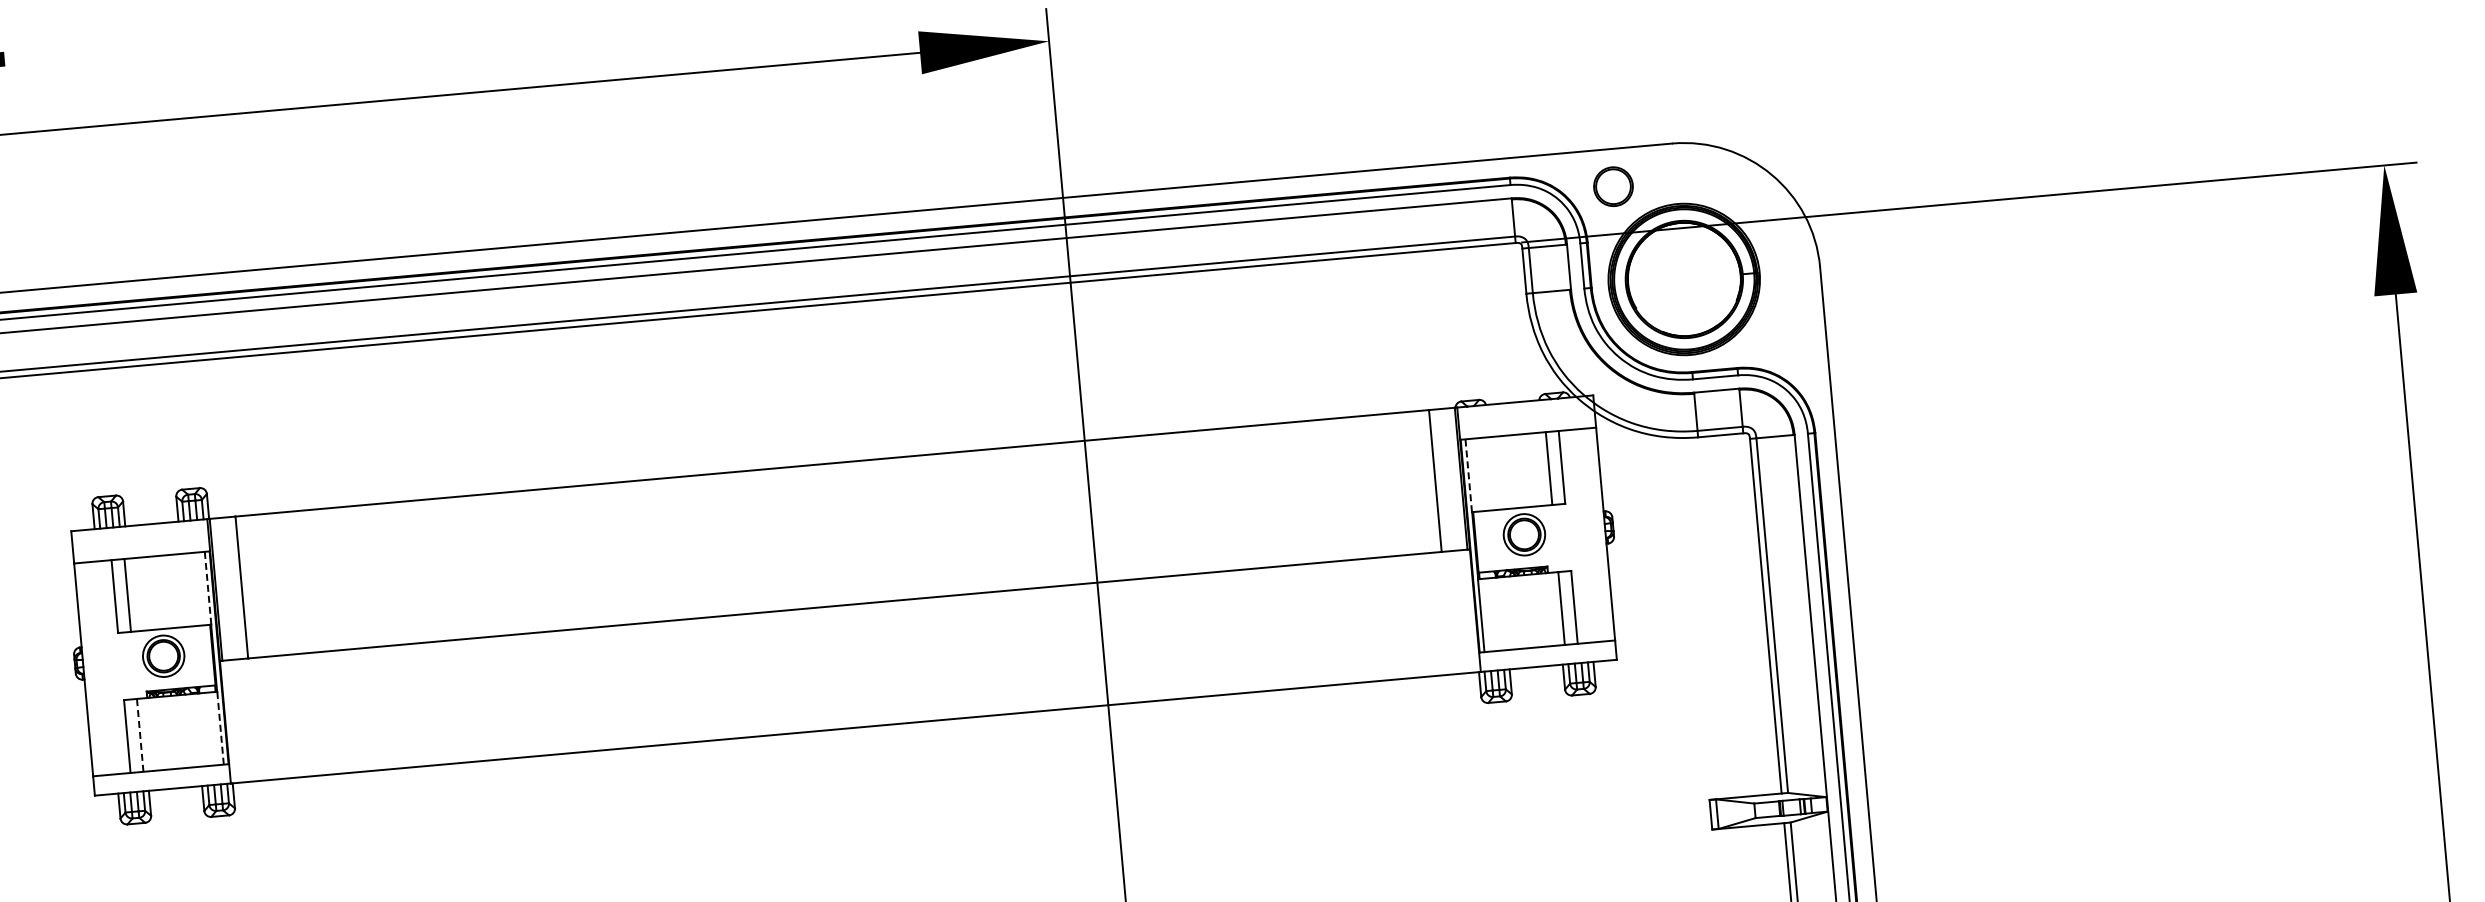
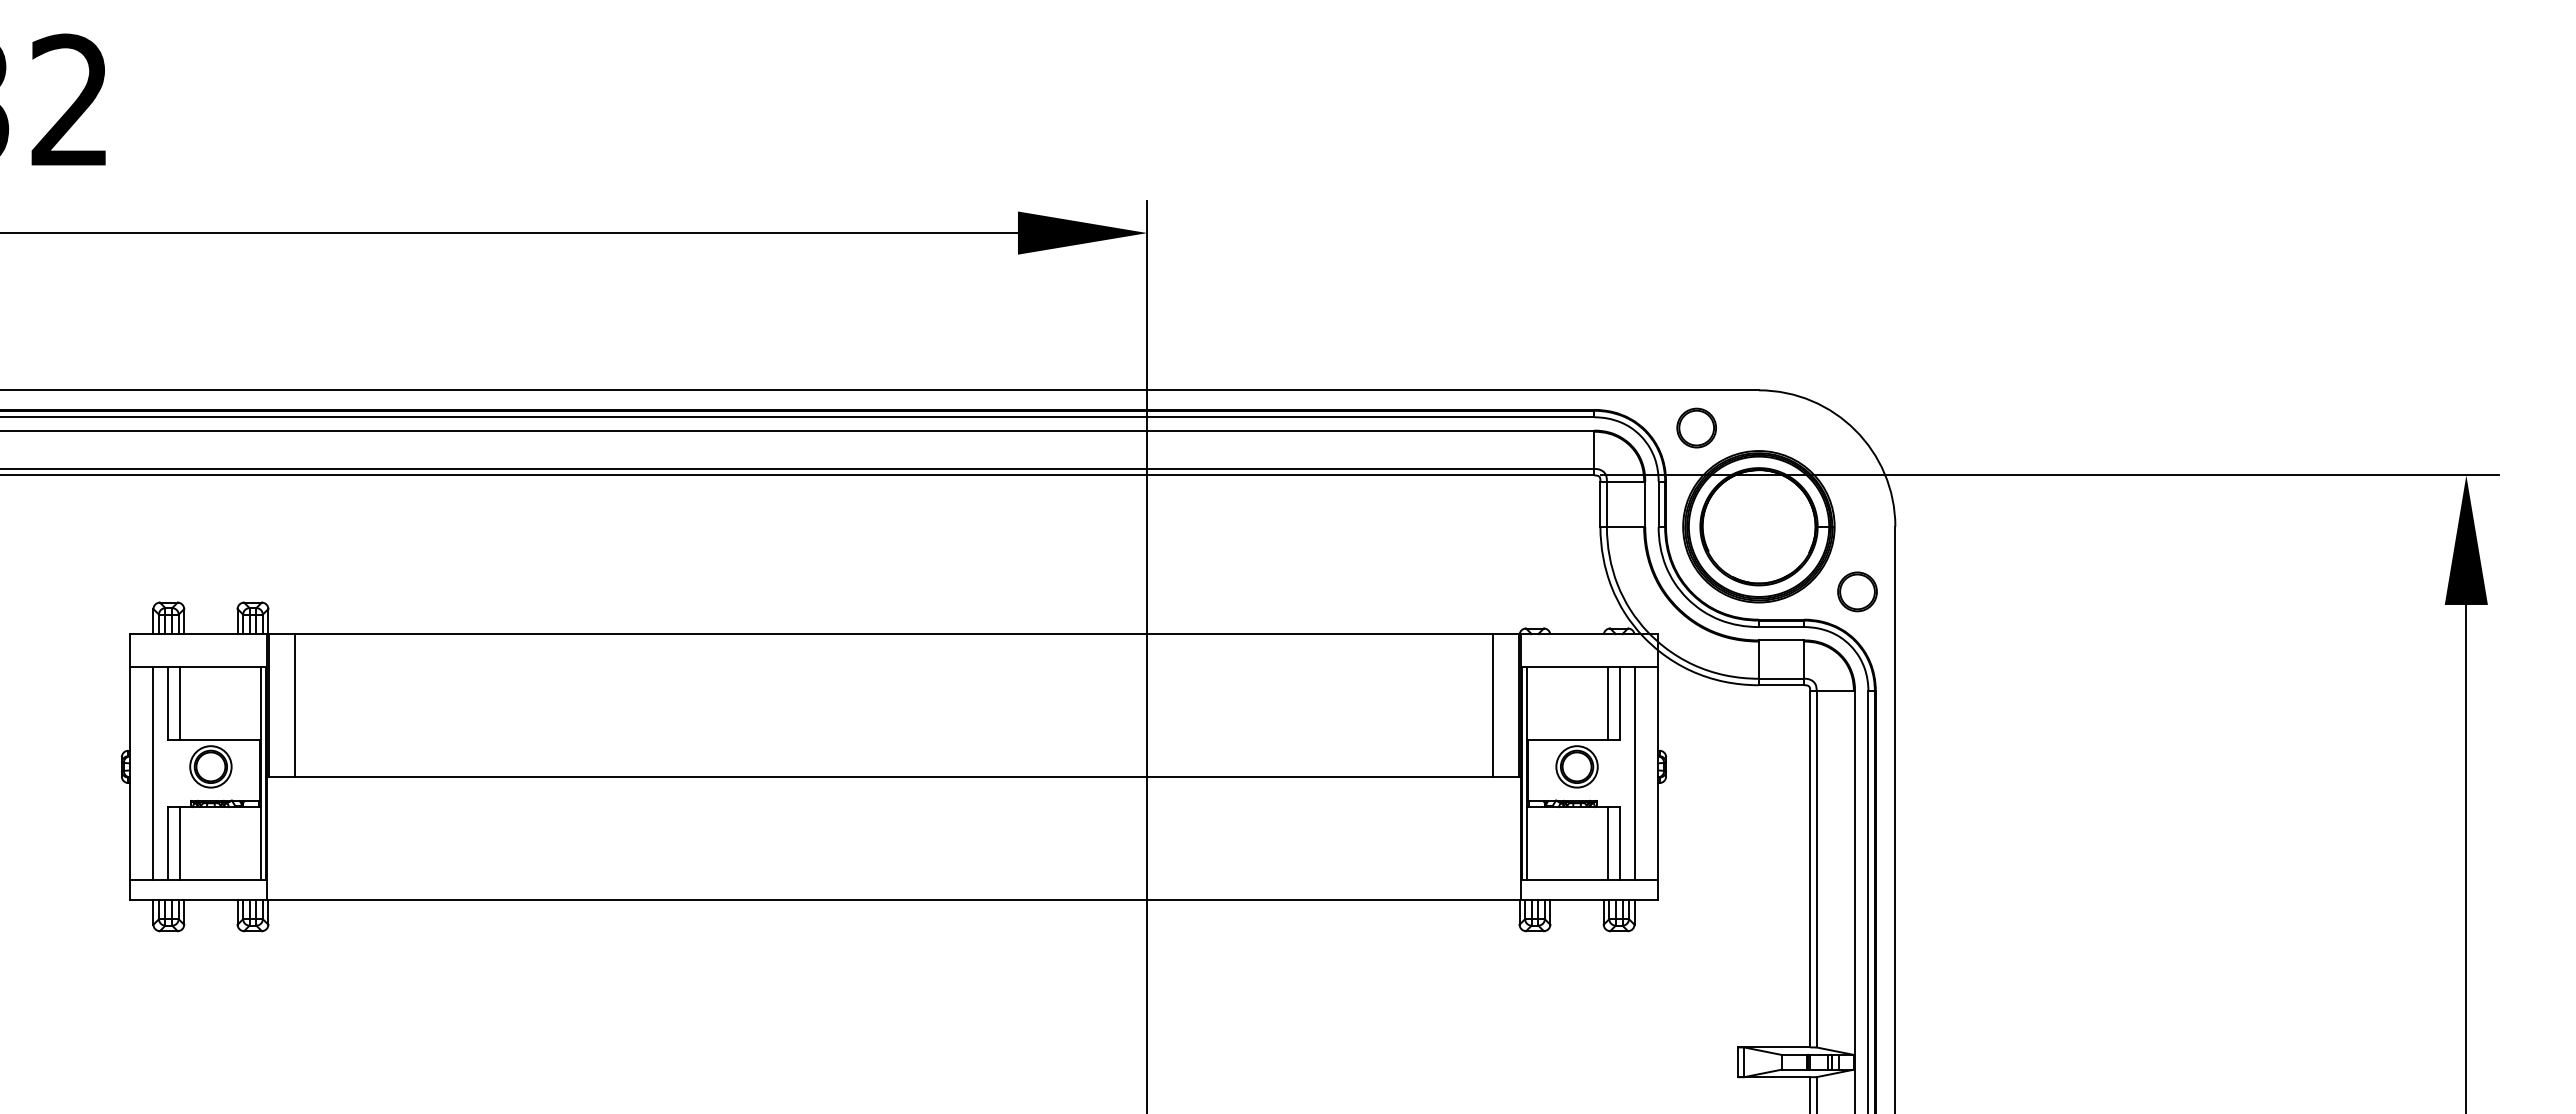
part: (1788, 335) -> (1857, 591), added
line: (1468, 476) -> (1526, 703), dashed -> solid
line: (1583, 536) -> (1635, 773), added
line: (208, 588) -> (261, 703), dashed -> solid
line: (106, 668) -> (152, 773), added
line: (220, 728) -> (261, 843), dashed -> solid
line: (140, 735) -> (180, 843), dashed -> solid

